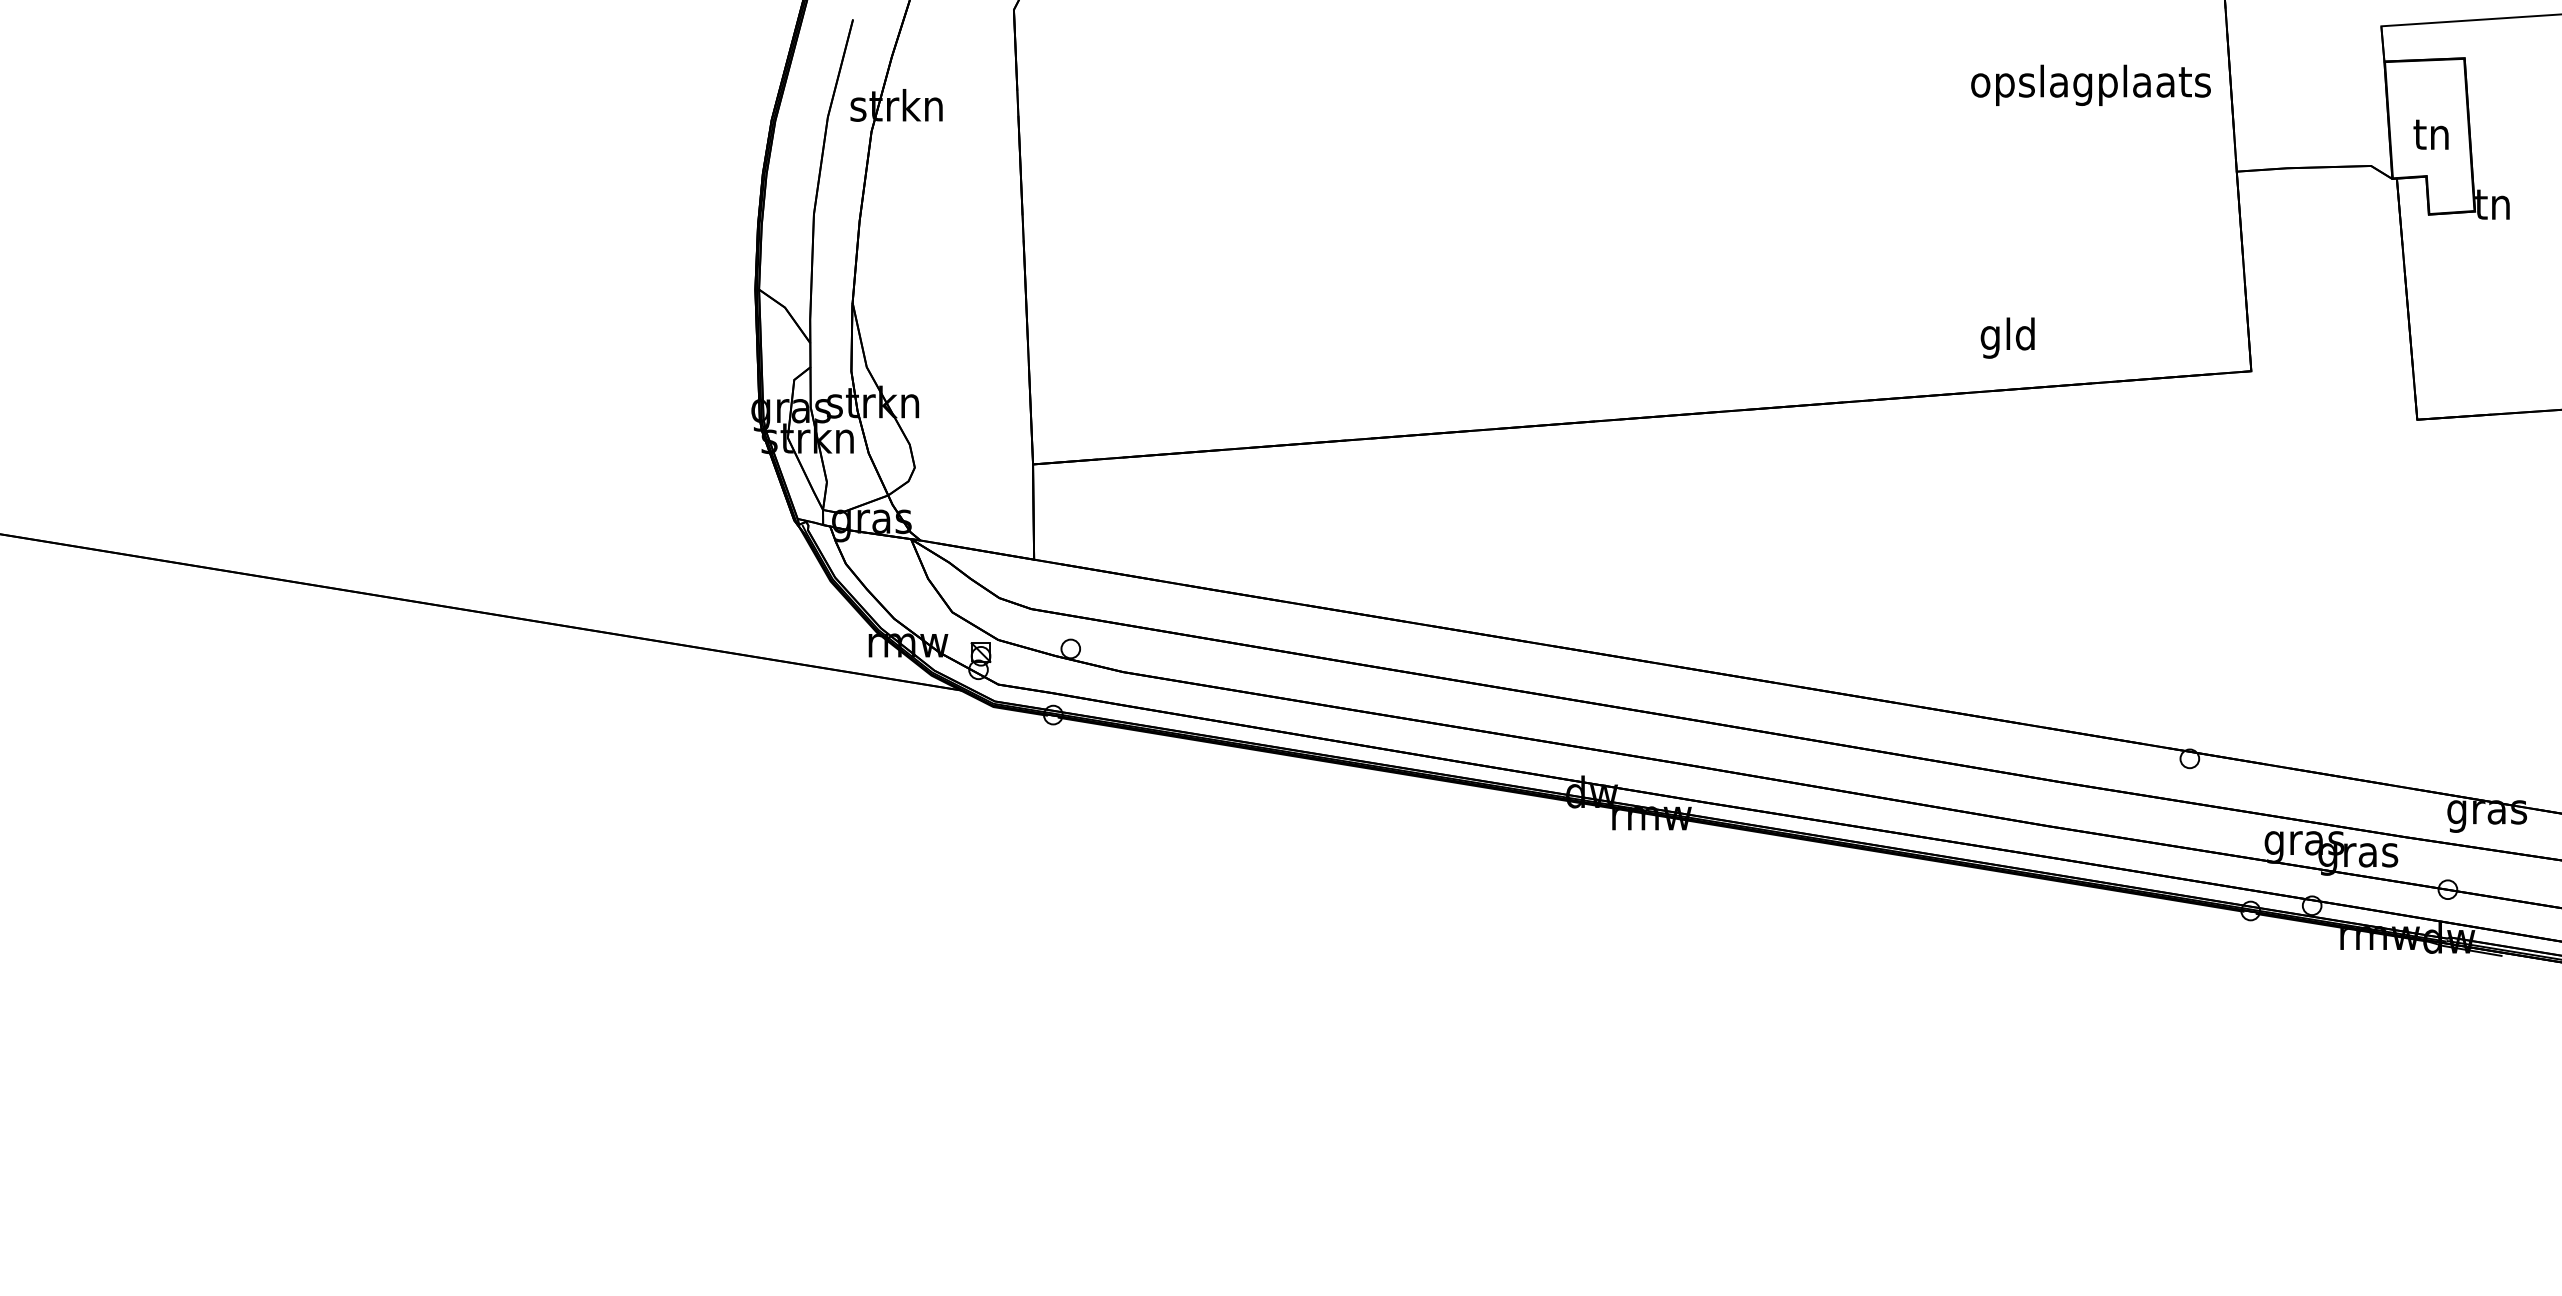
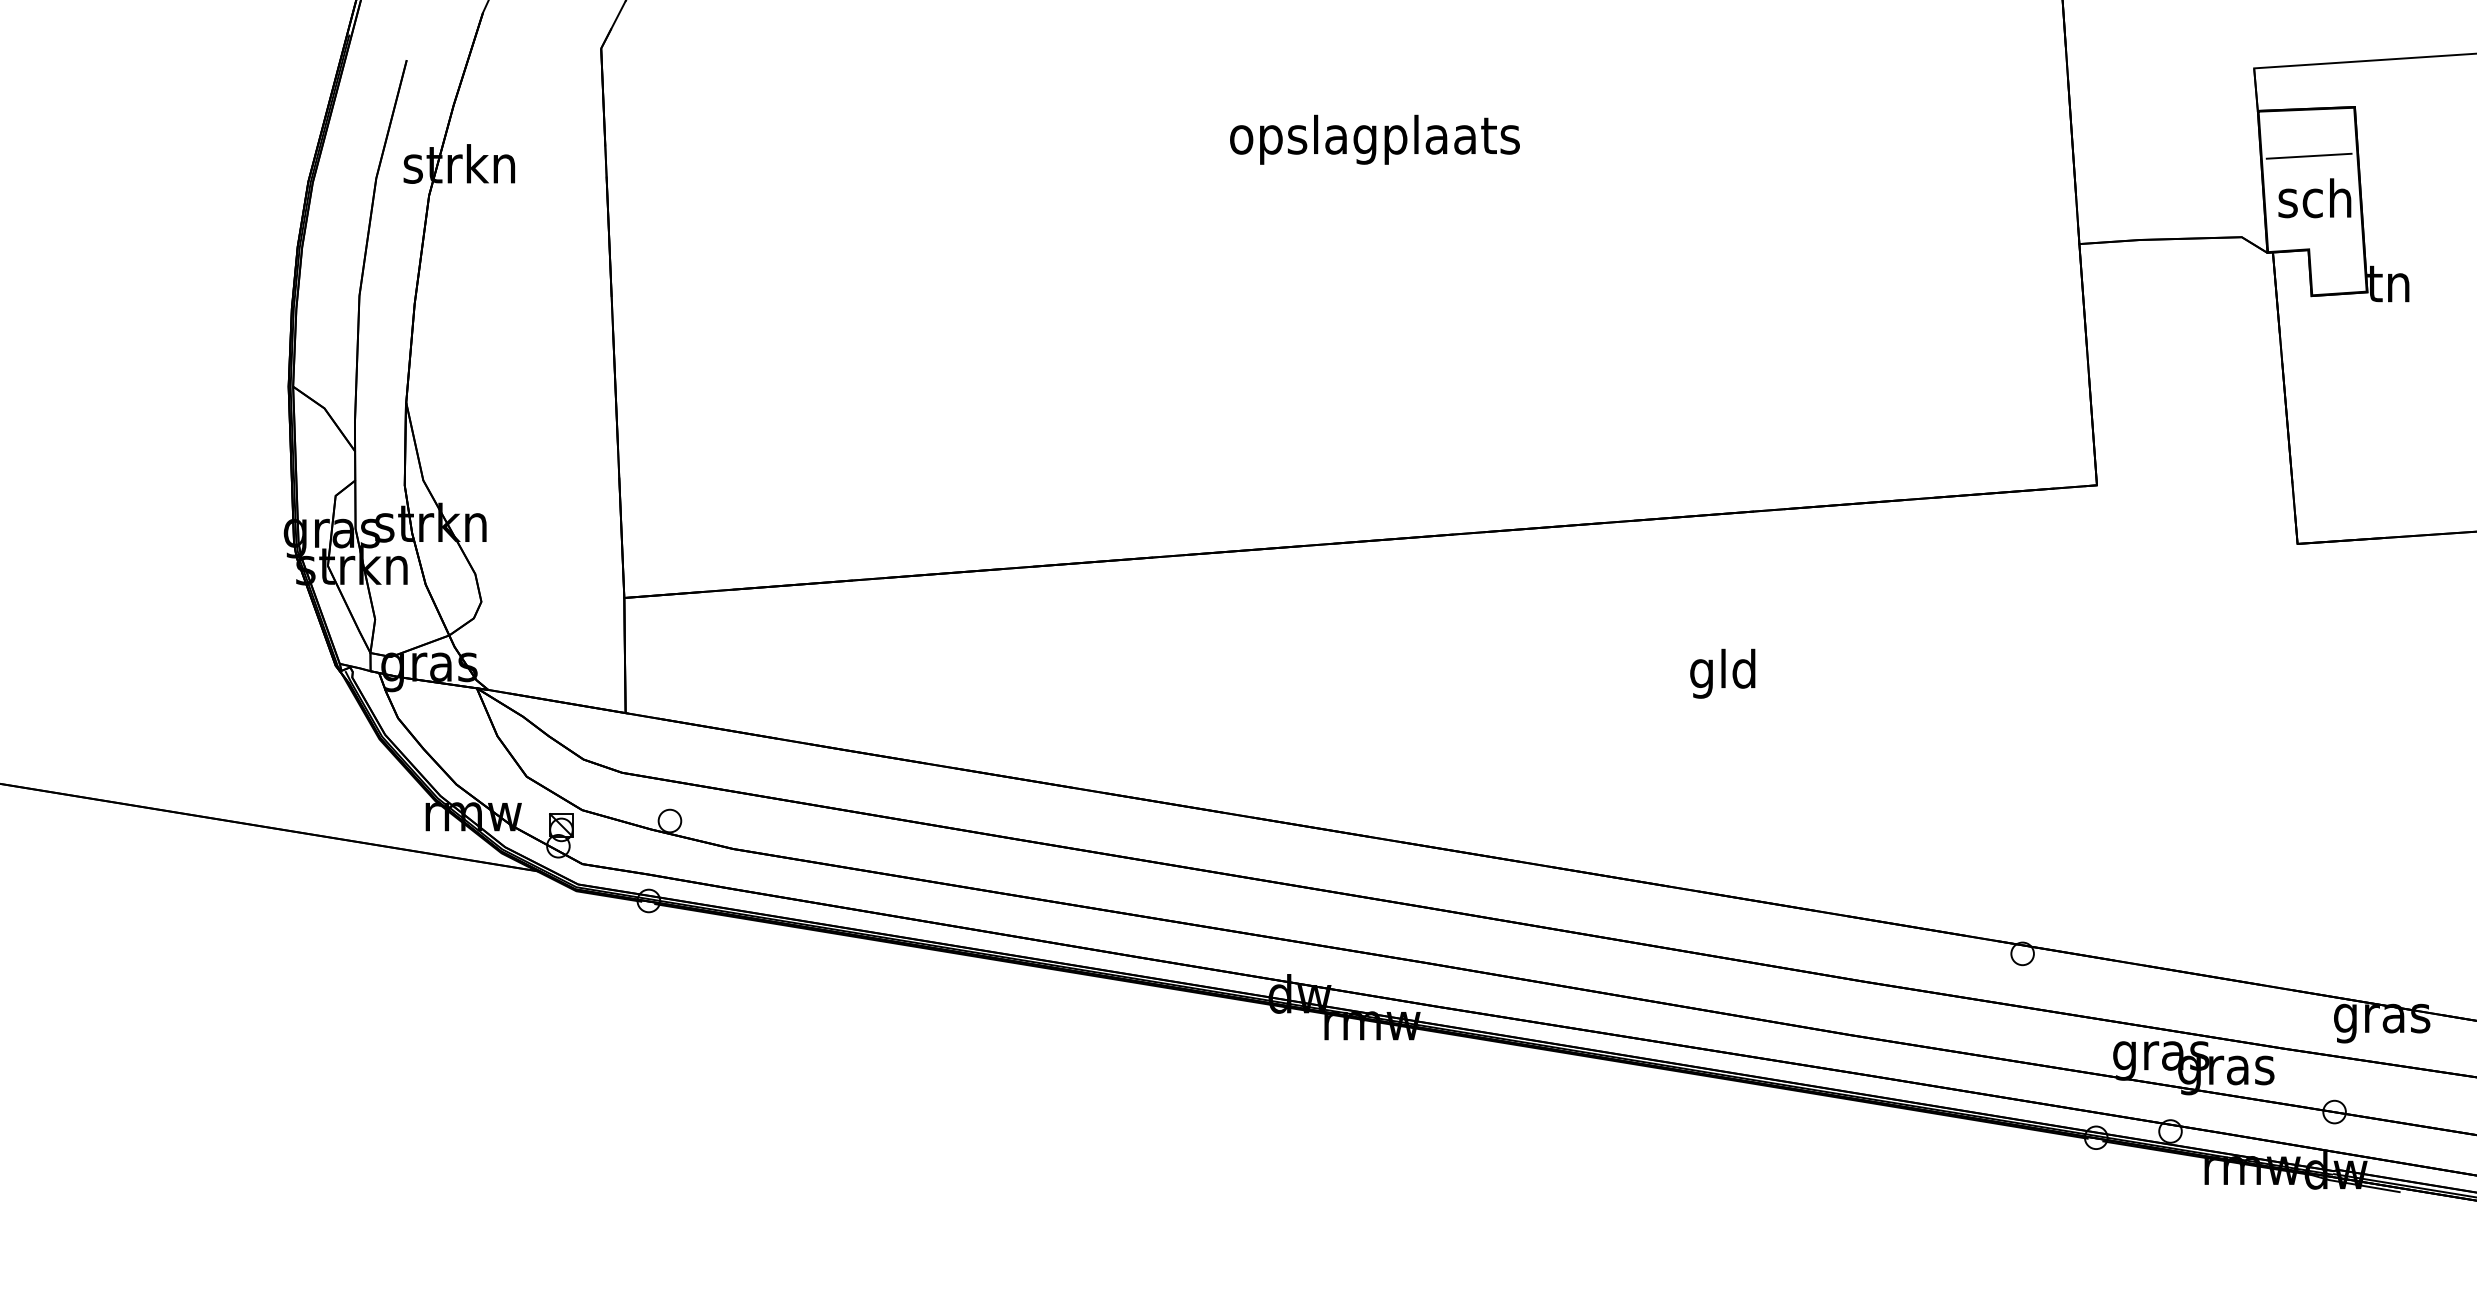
text: (2090, 84) -> (1374, 138), moved
line: (2426, 98) -> (2308, 155), added
text: (2431, 133) -> (2314, 197), tn -> sch
text: (2007, 337) -> (1722, 673), moved

